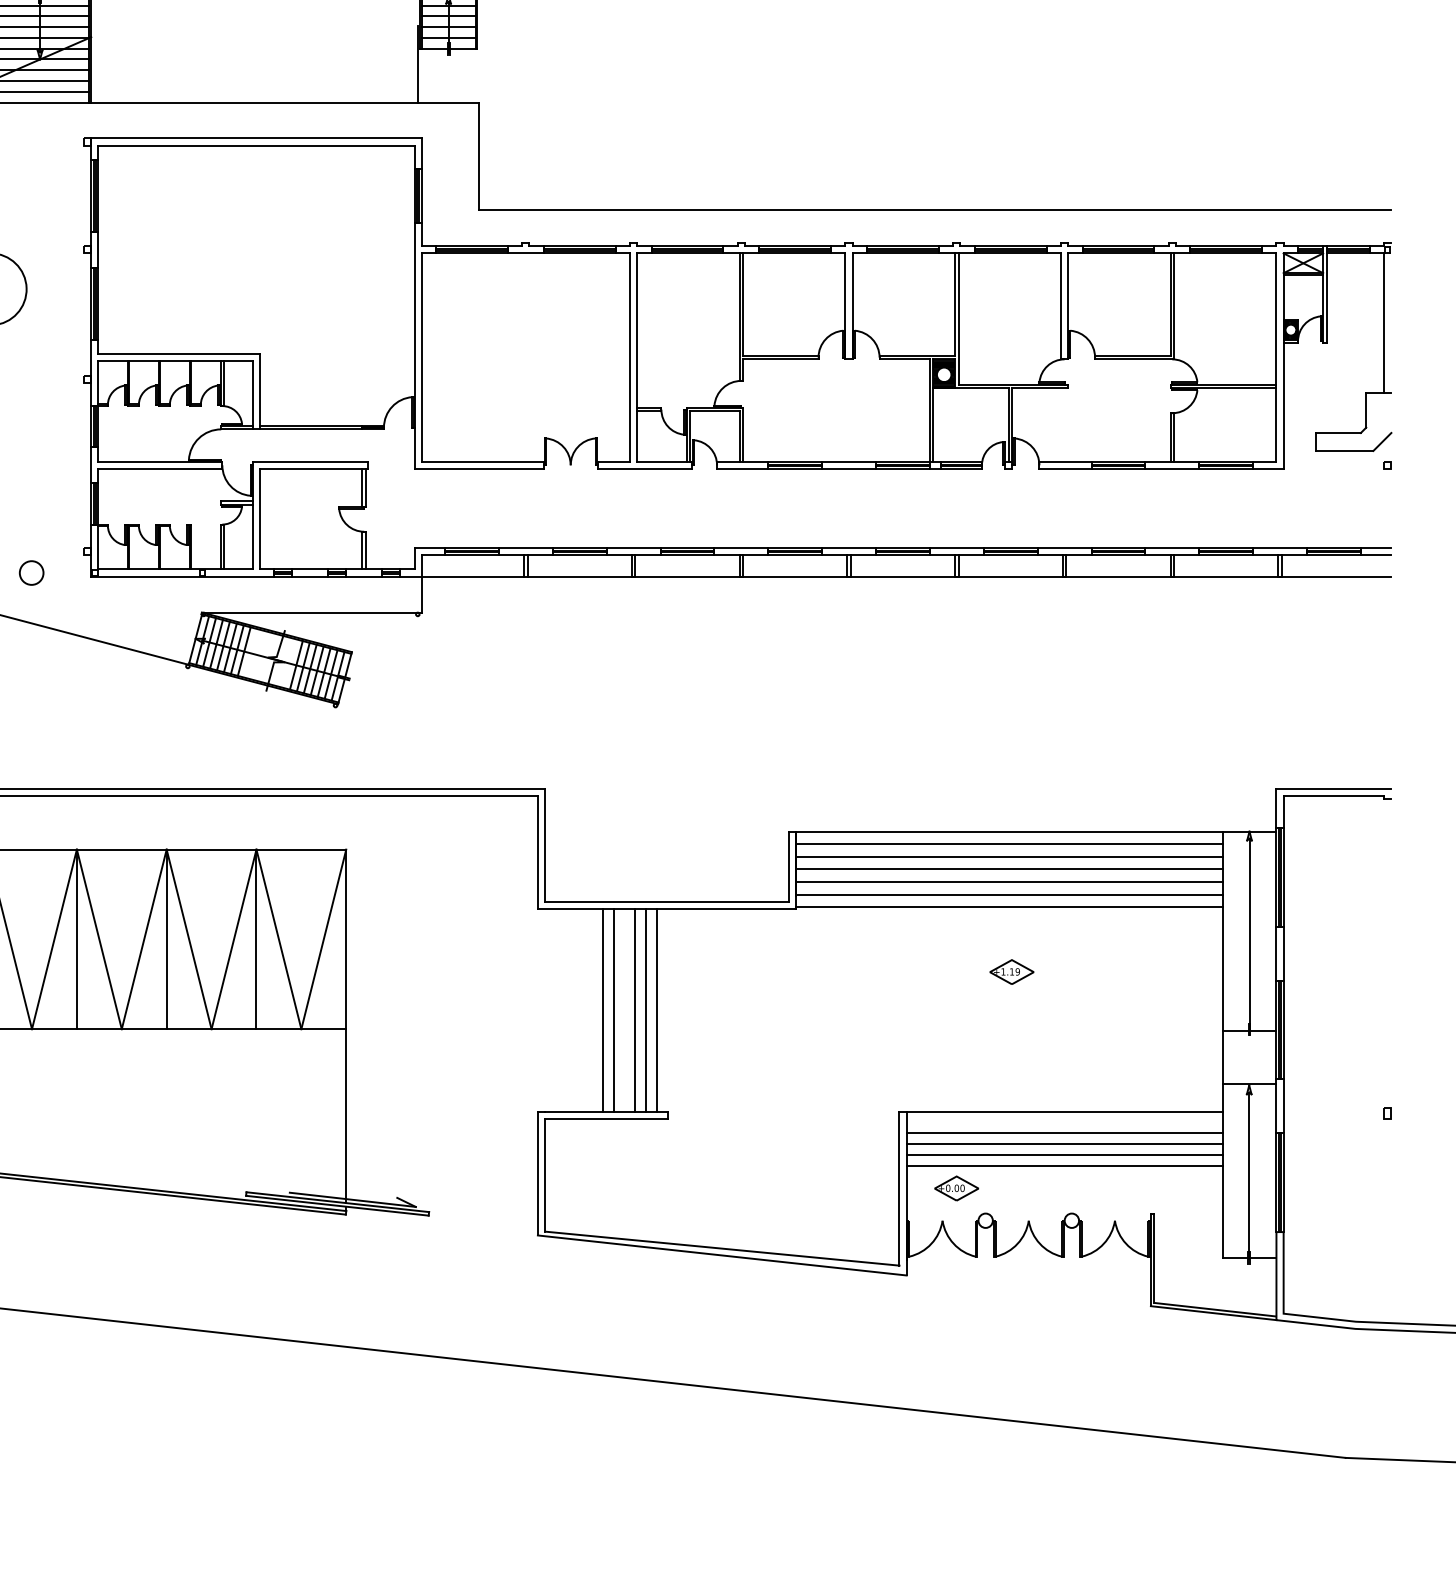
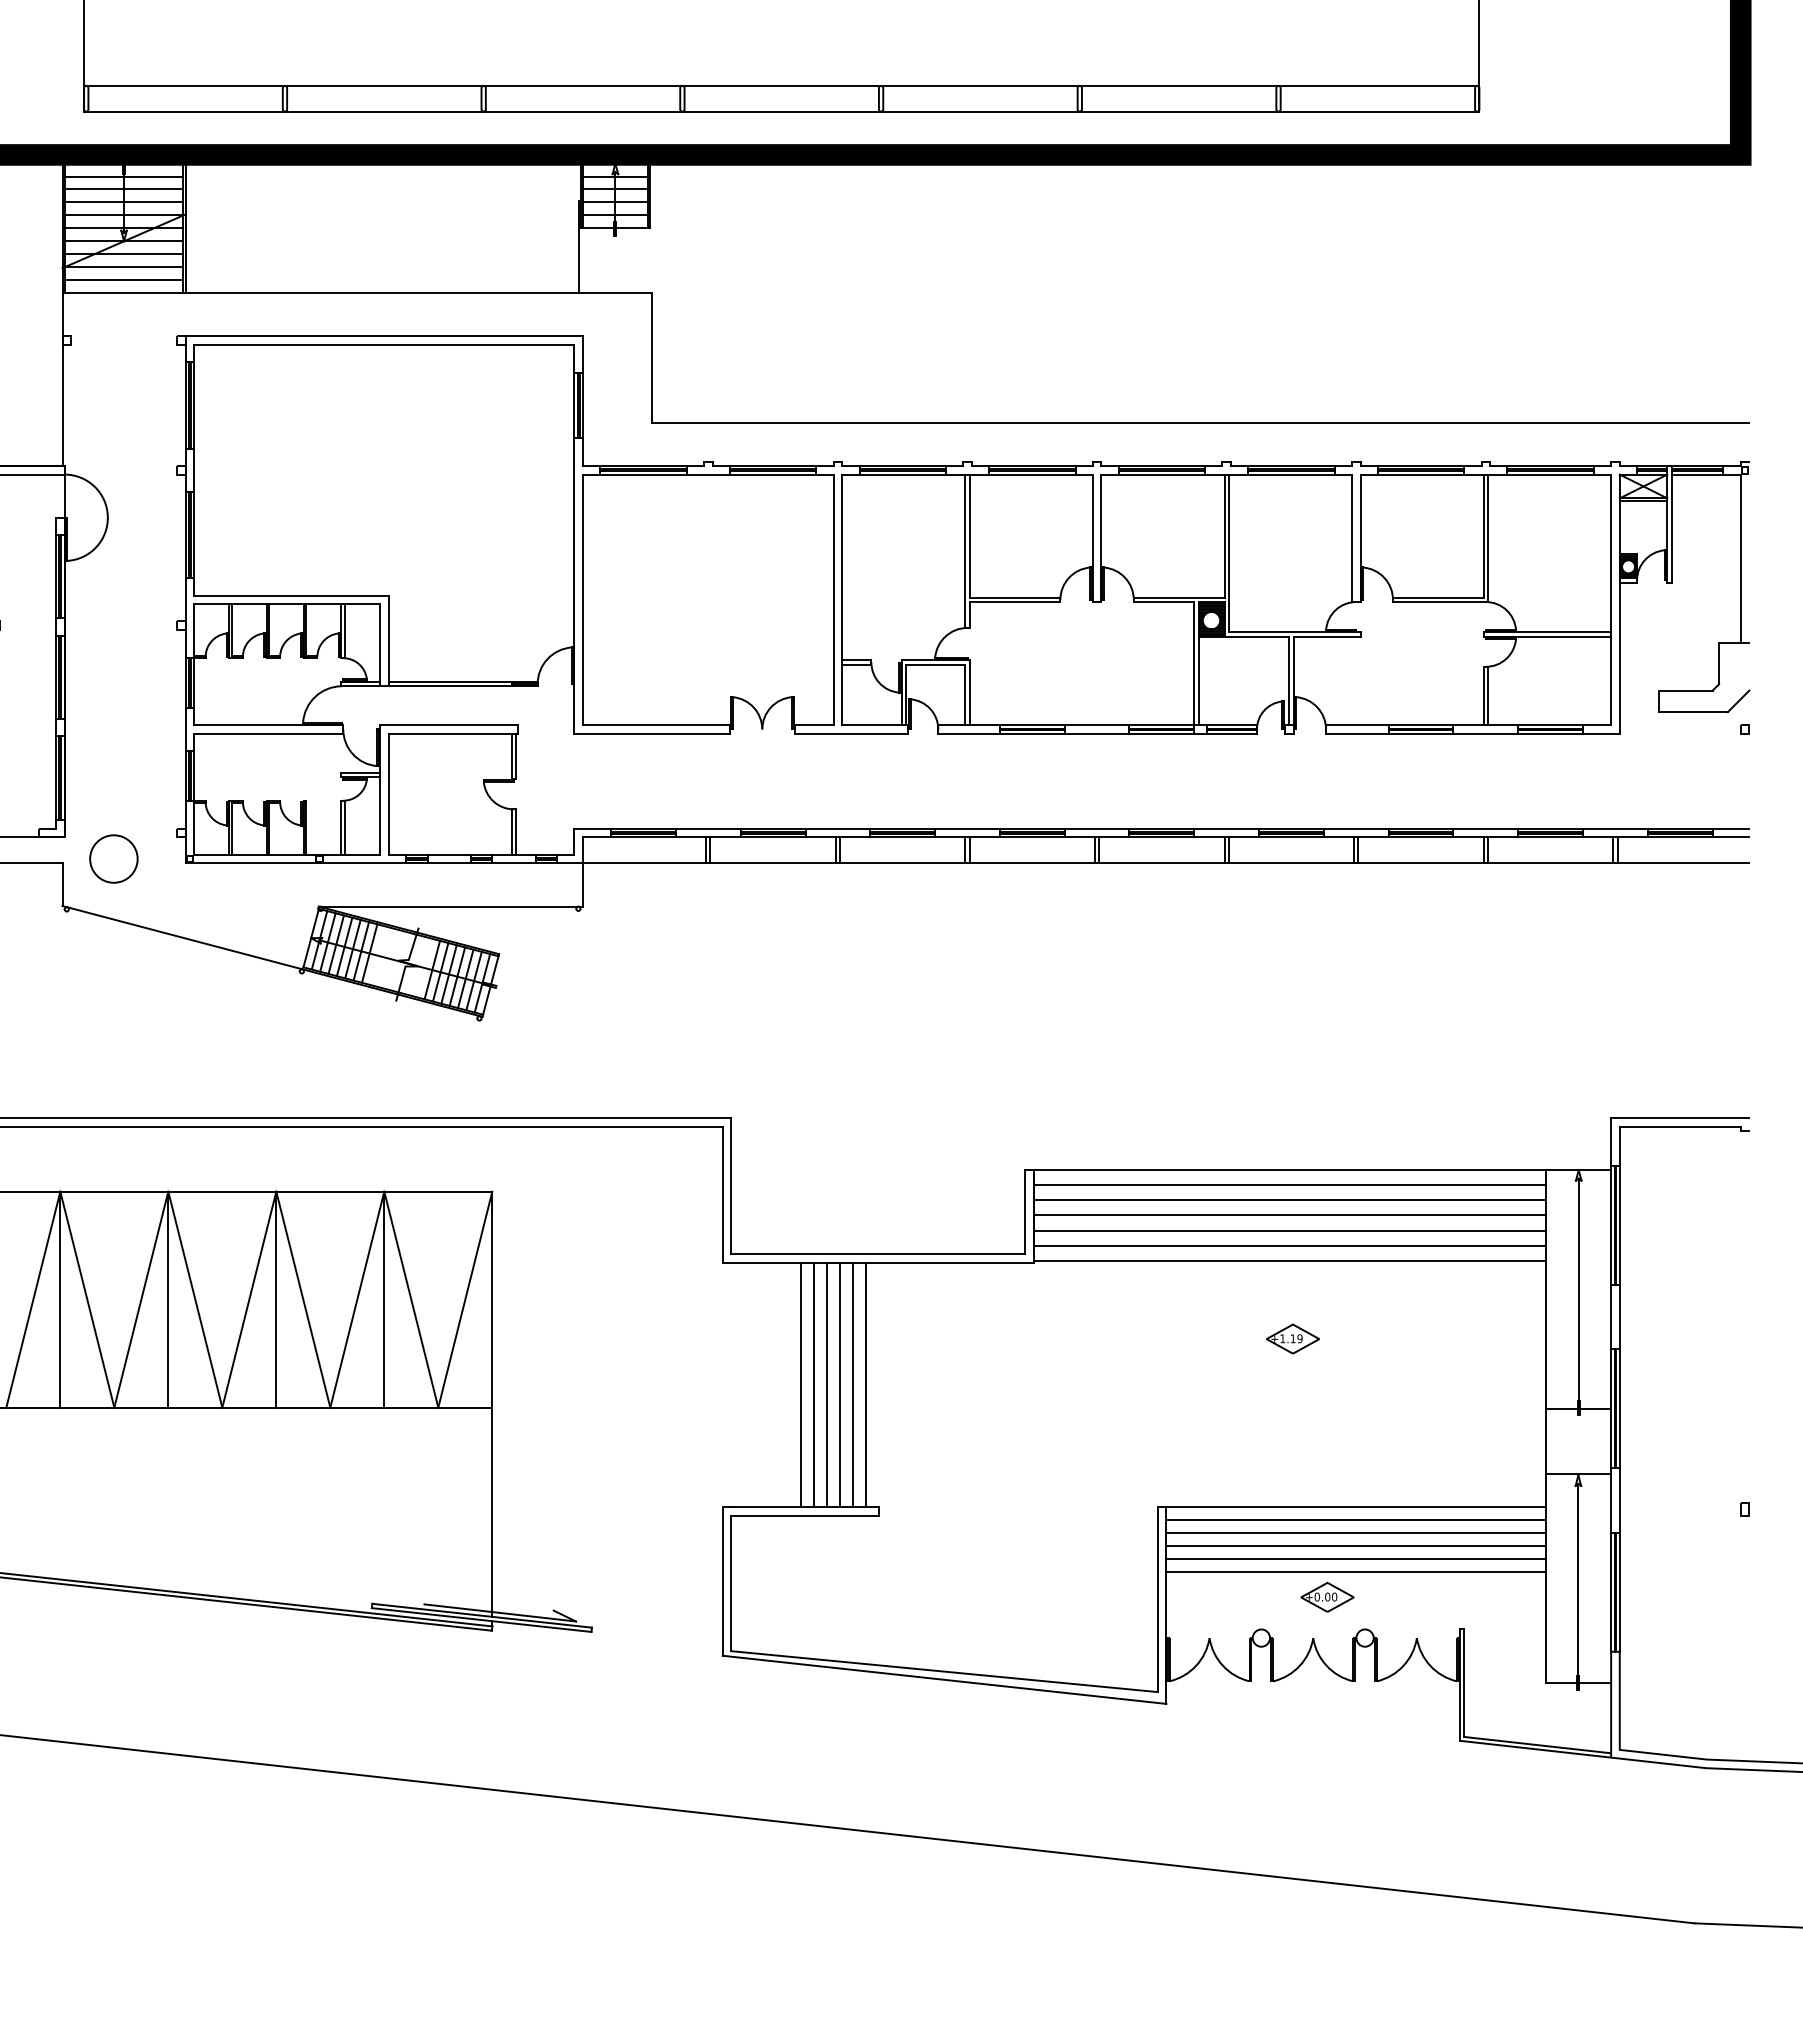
circle: (31, 572) -> (113, 858), size x1.67
line: (624, 1009) -> (826, 1384), added
line: (1064, 1122) -> (1356, 1520), added
part: (956, 1187) -> (1327, 1596), moved

